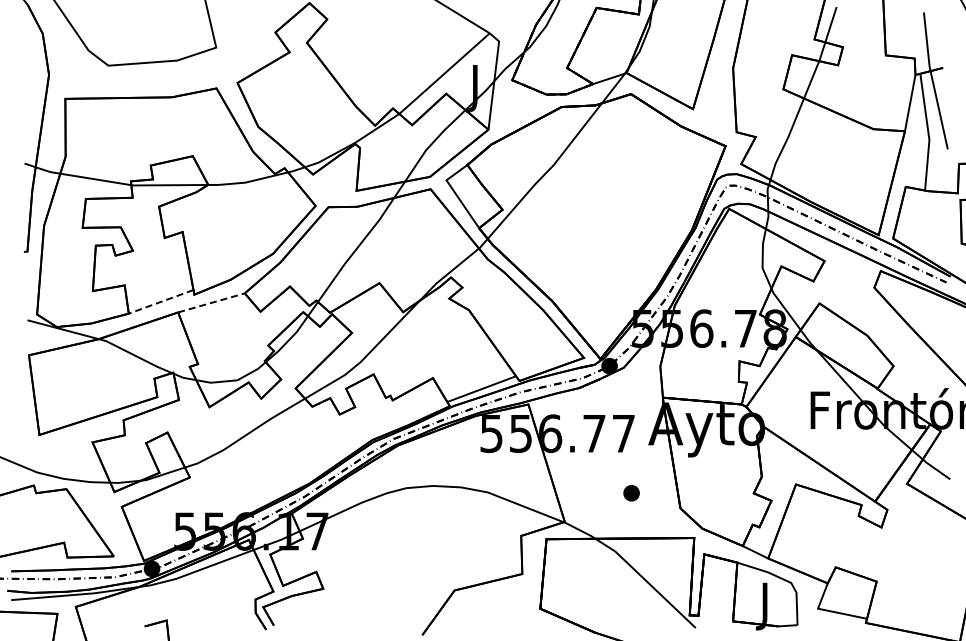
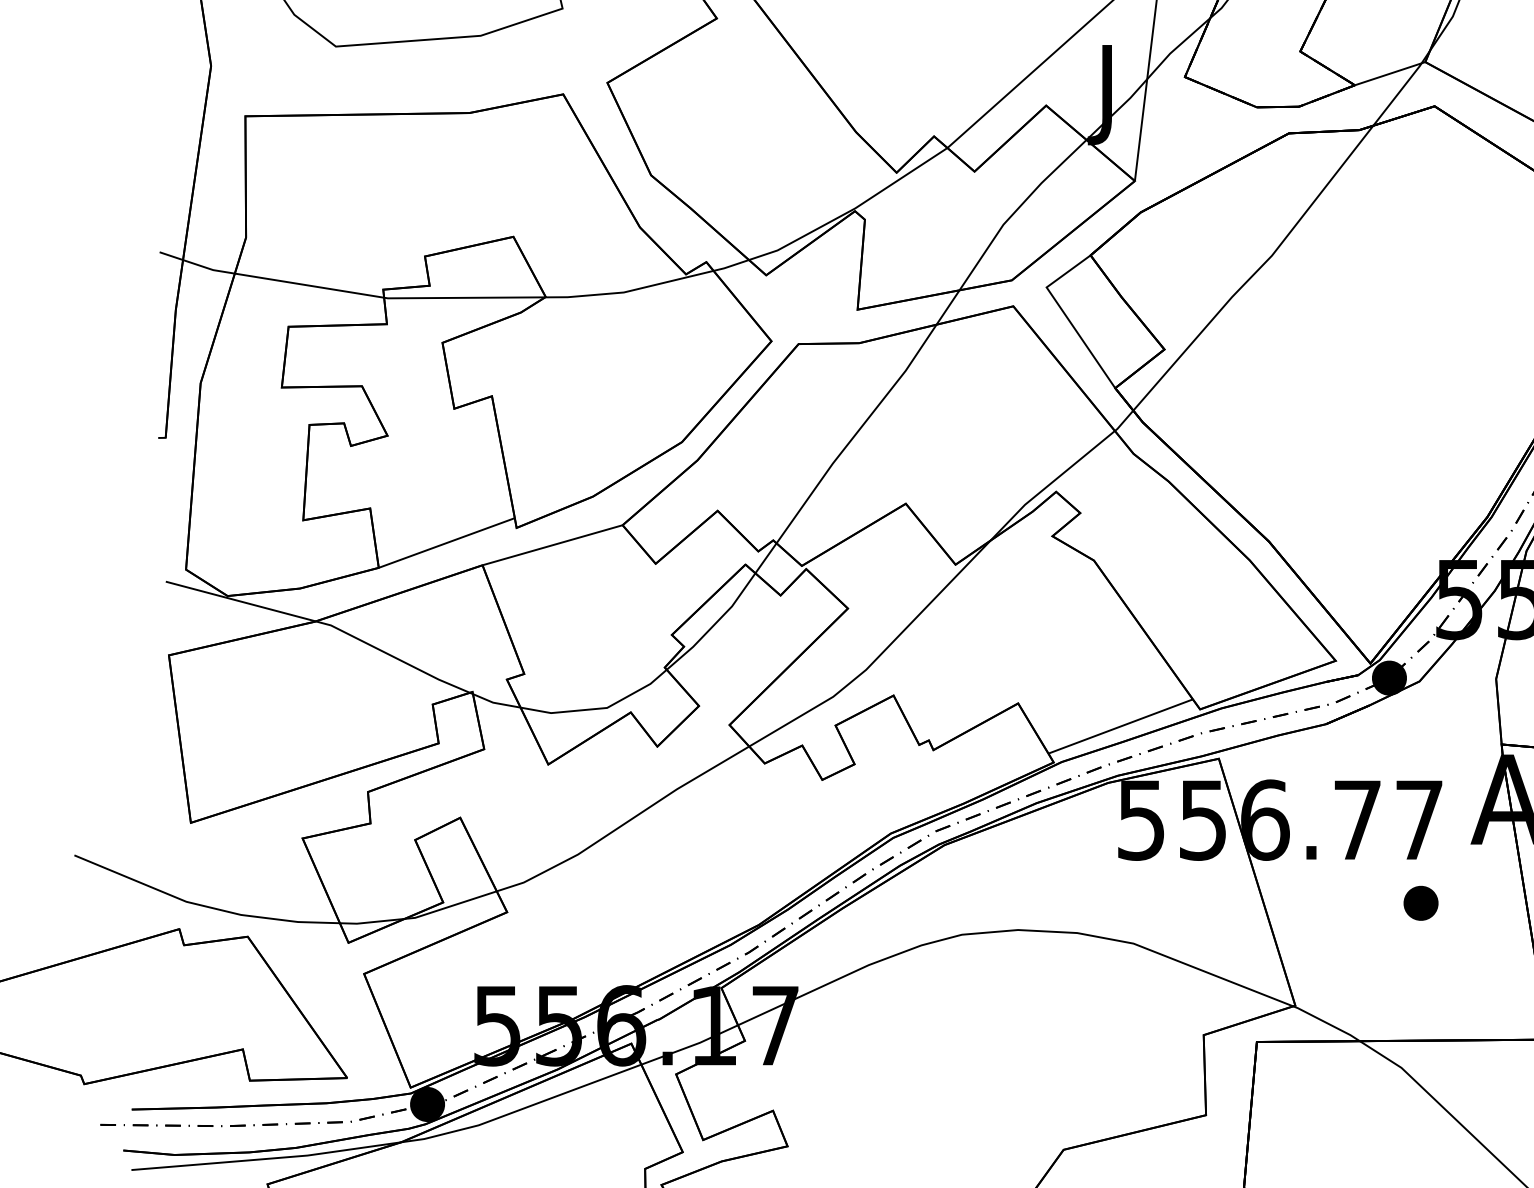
line: (160, 302) -> (445, 544), dashed -> solid
line: (211, 302) -> (552, 544), dashed -> solid
part: (631, 493) -> (1420, 903), moved

